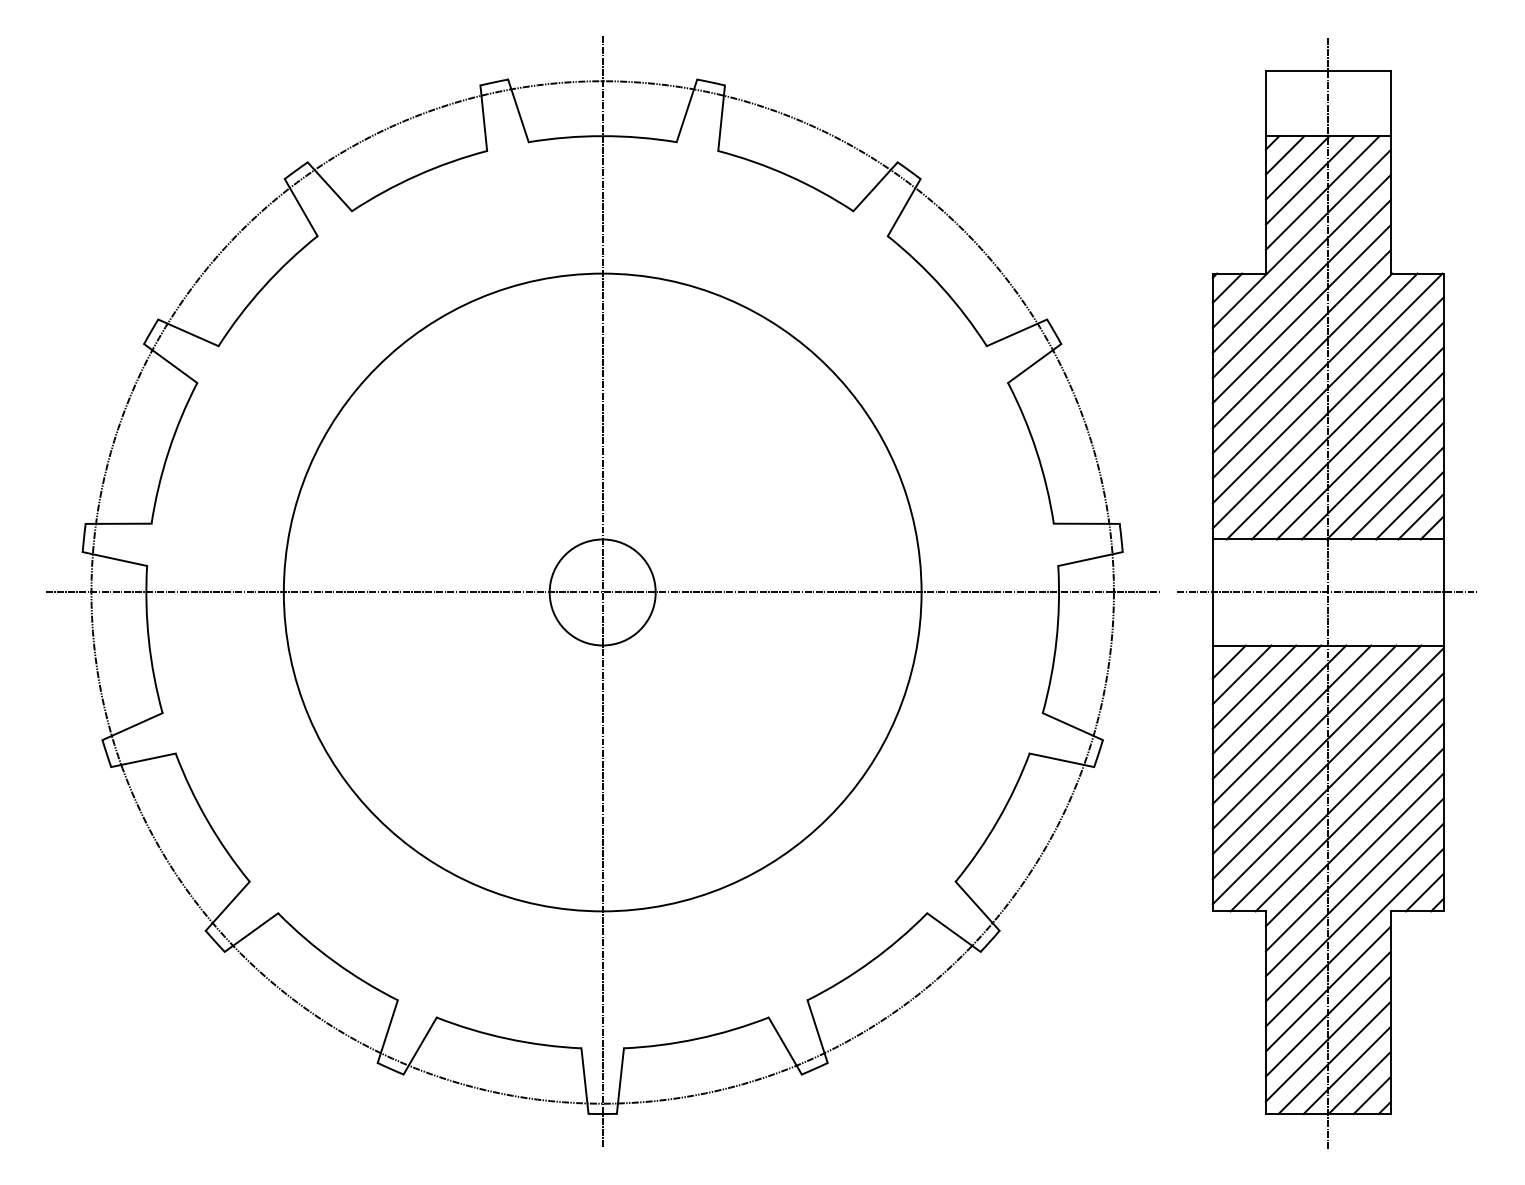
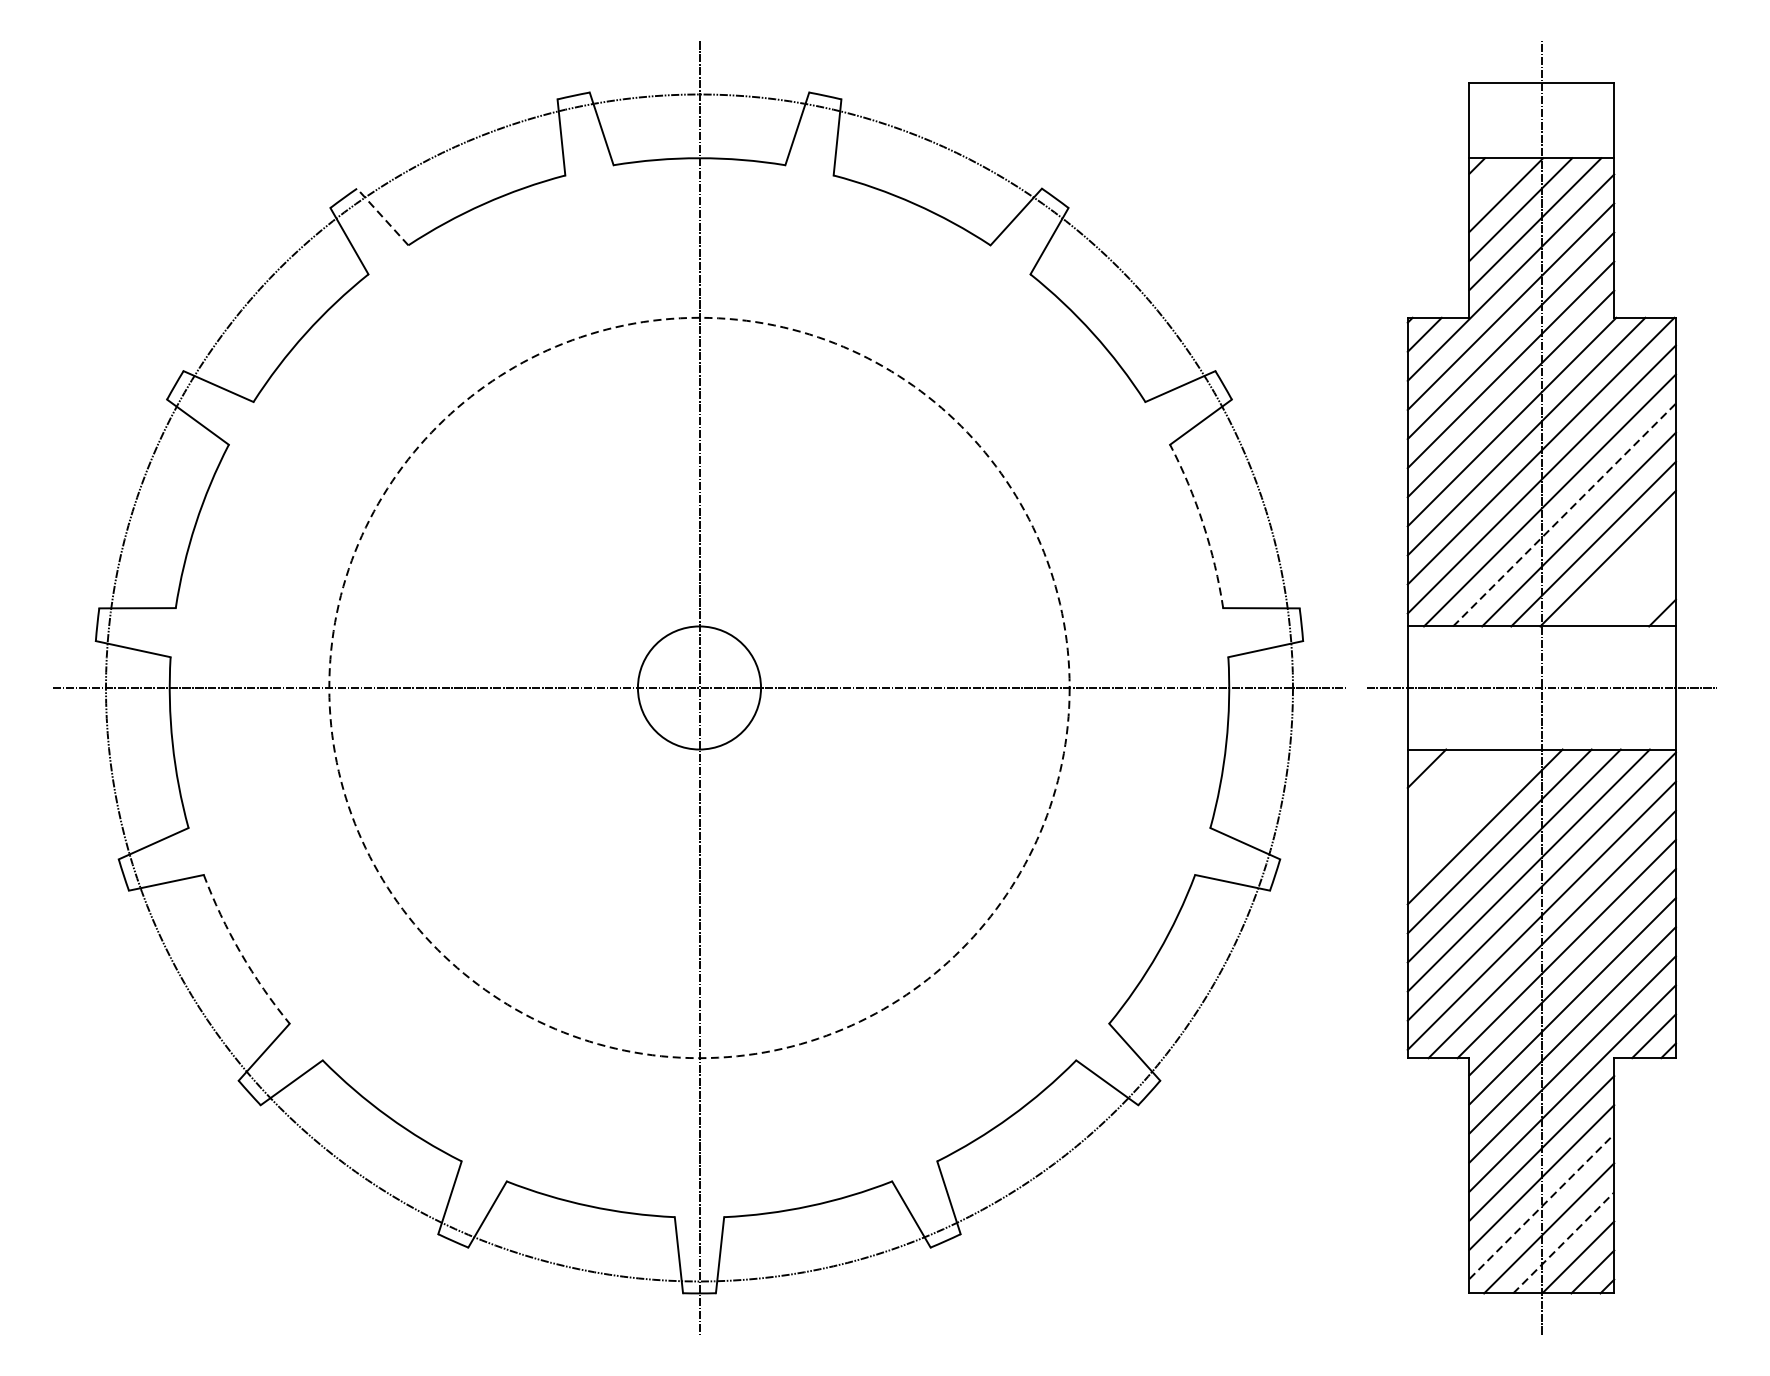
line: (1284, 155) -> (1490, 180), removed
line: (329, 186) -> (382, 216), solid -> dashed
line: (1347, 443) -> (1564, 515), solid -> dashed
arc: (1036, 451) -> (1203, 524), solid -> dashed
line: (1397, 493) -> (1622, 573), removed
line: (1409, 505) -> (1636, 587), removed
line: (1420, 516) -> (1648, 599), removed
circle: (602, 592) -> (699, 688), solid -> dashed
line: (1241, 674) -> (1441, 783), removed
line: (1254, 686) -> (1456, 797), removed
line: (1266, 699) -> (1470, 812), removed
arc: (207, 820) -> (240, 952), solid -> dashed
line: (1328, 1038) -> (1542, 1205), solid -> dashed
line: (1347, 1070) -> (1564, 1242), solid -> dashed

